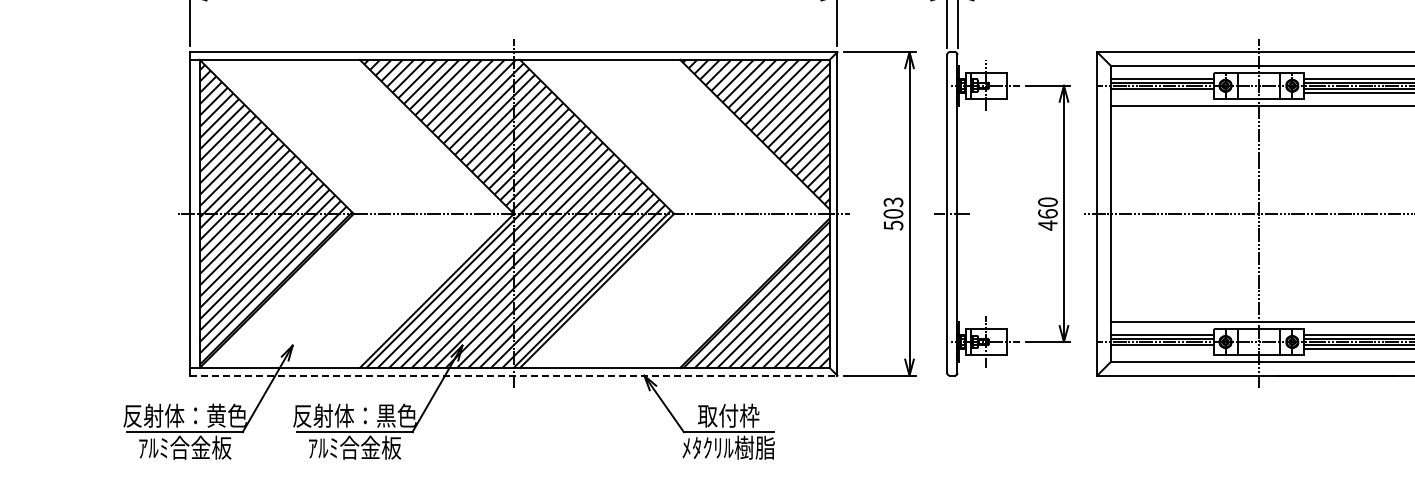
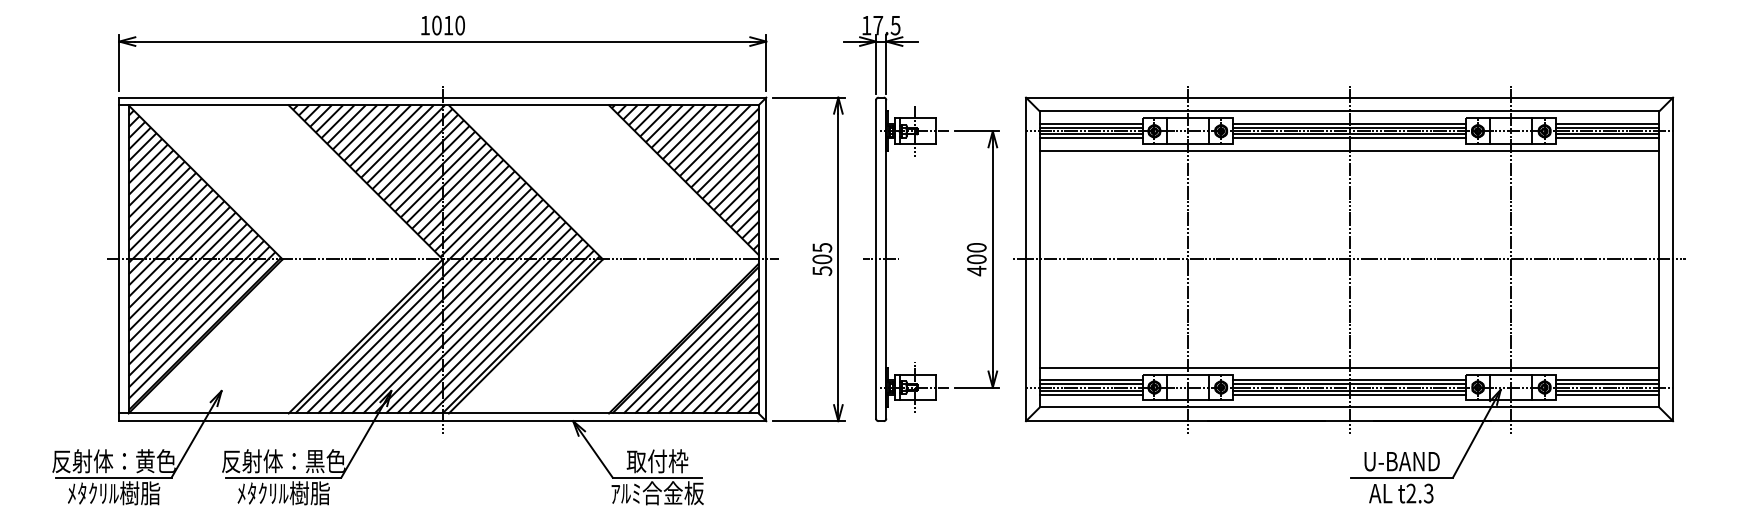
line: (1161, 92) -> (1090, 138), added
text: (892, 201) -> (821, 247), 503 -> 505
text: (1047, 213) -> (976, 259), 460 -> 400
line: (1161, 348) -> (1090, 394), added
line: (514, 375) -> (443, 421), dashed -> solid
text: (185, 447) -> (114, 493), ｱﾙﾐ合金板 -> ﾒﾀｸﾘﾙ樹脂
text: (354, 447) -> (283, 493), ｱﾙﾐ合金板 -> ﾒﾀｸﾘﾙ樹脂
text: (728, 447) -> (657, 493), ﾒﾀｸﾘﾙ樹脂 -> ｱﾙﾐ合金板

